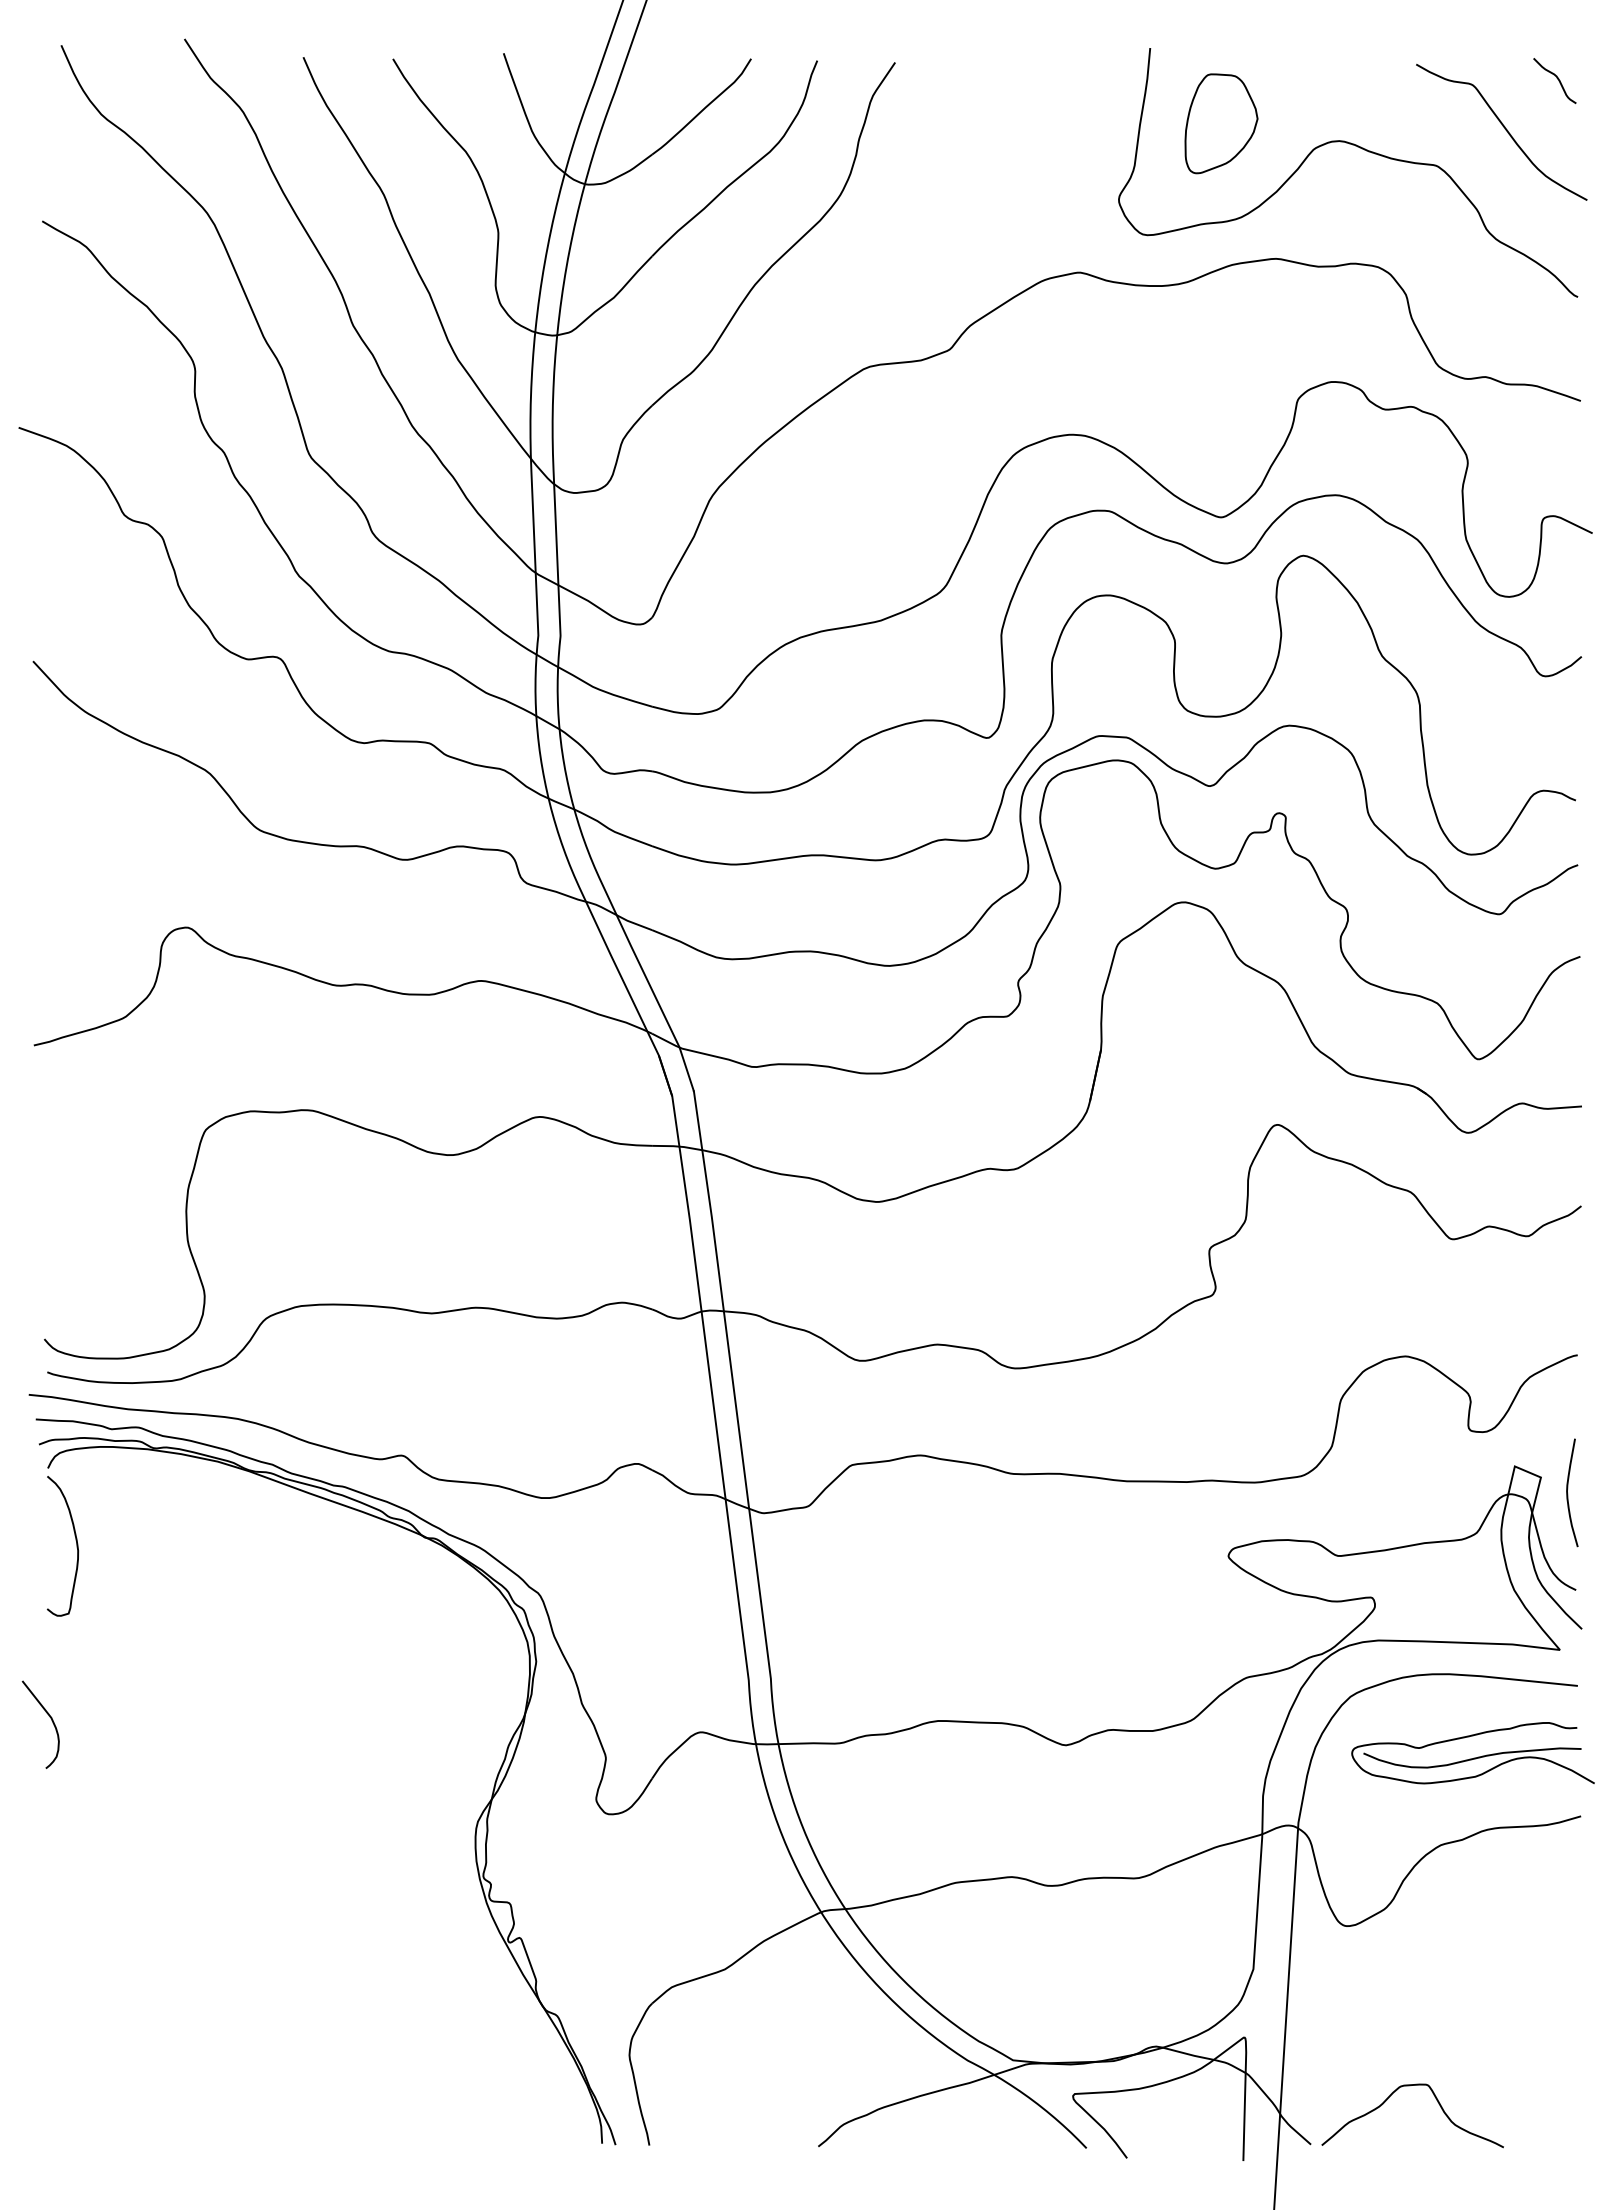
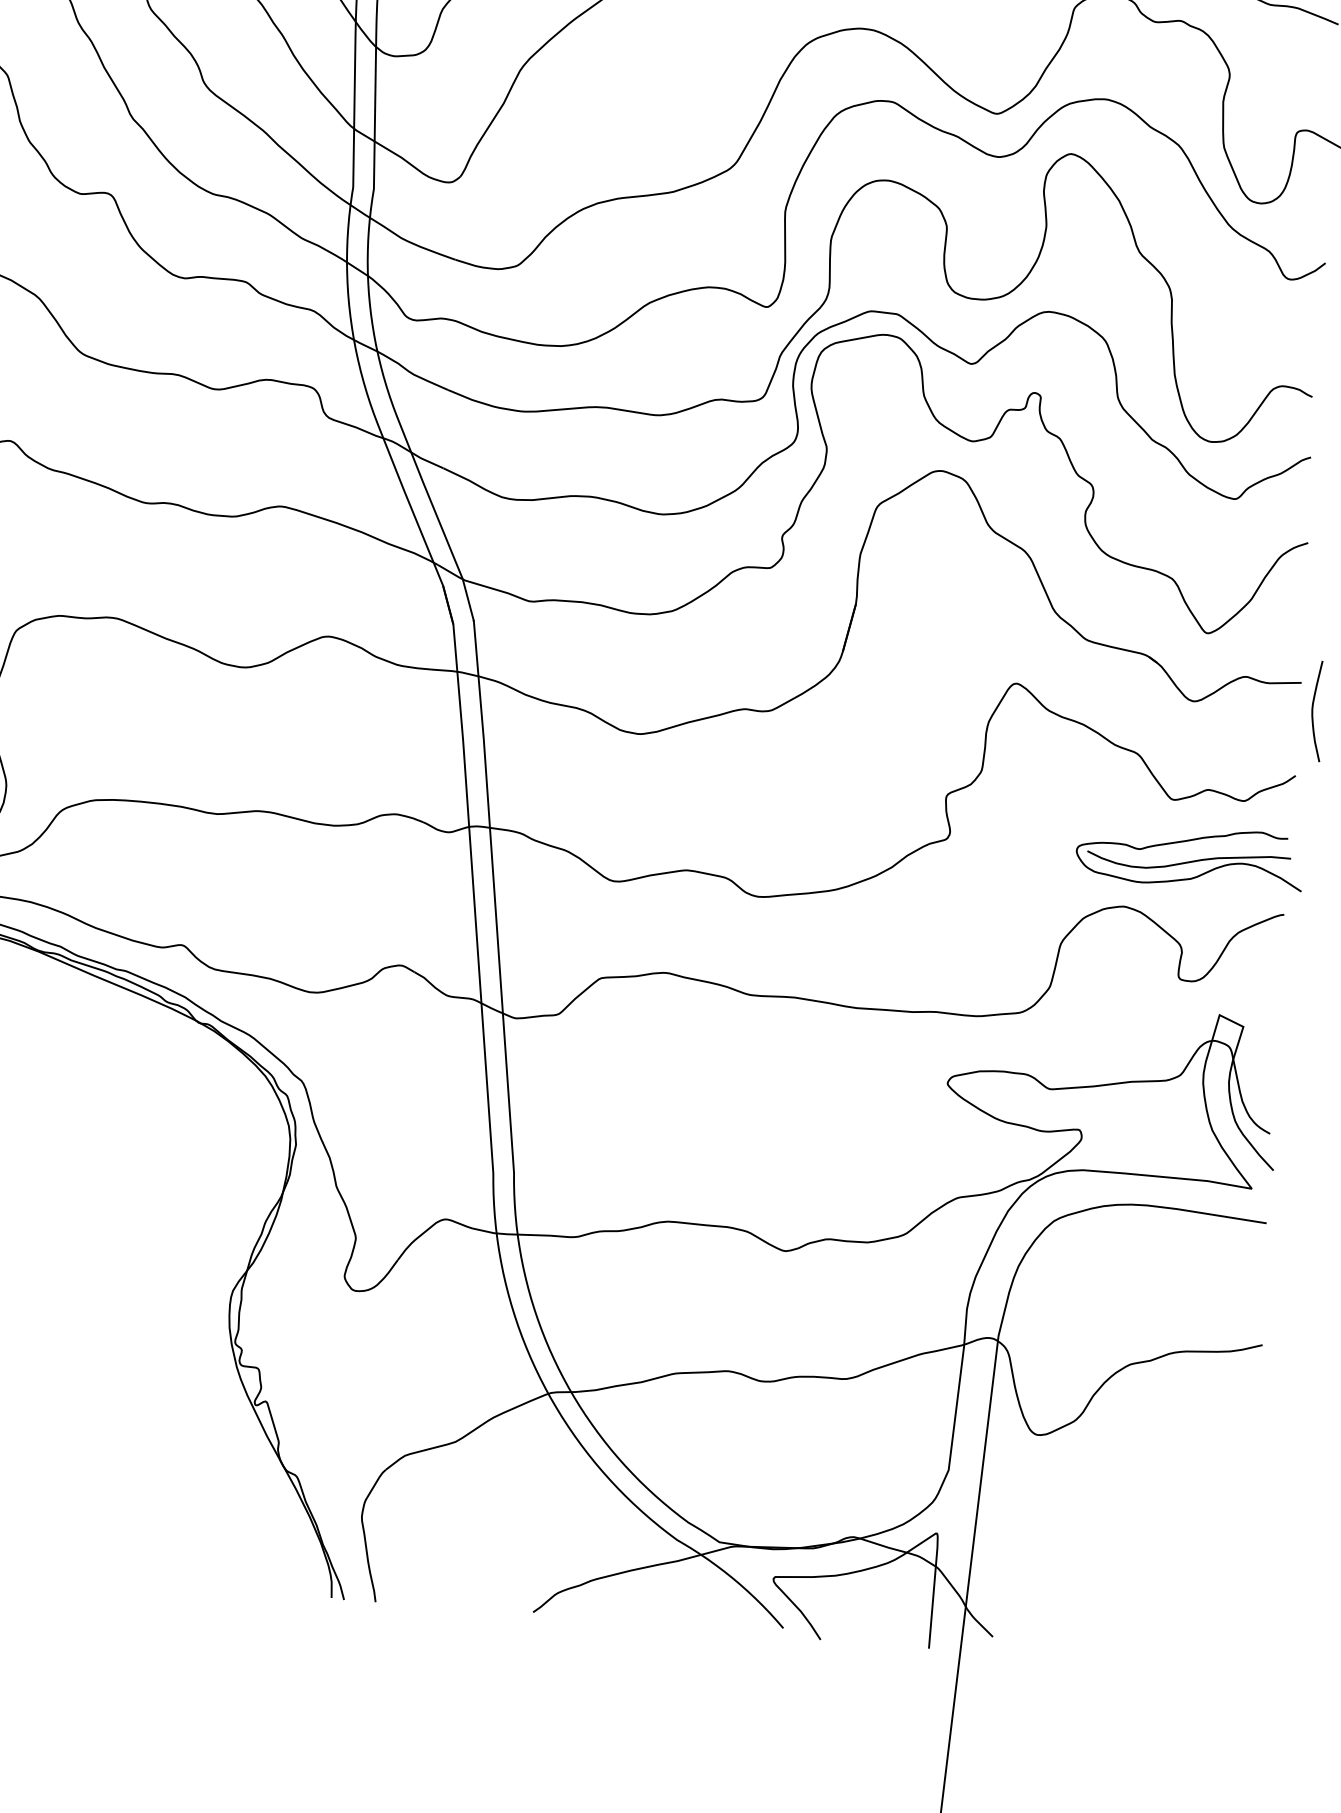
curve: (1568, 1493) -> (1313, 711), moved
part: (1472, 1753) -> (1189, 857), moved
curve: (1437, 2102) -> (1113, 1604), removed

